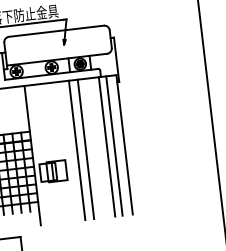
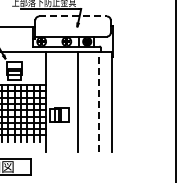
line: (56, 31) -> (73, 16), solid -> dashed
line: (114, 146) -> (104, 102), removed
line: (107, 147) -> (99, 102), solid -> dashed
line: (86, 149) -> (84, 102), removed

